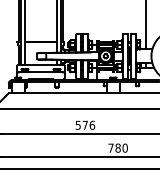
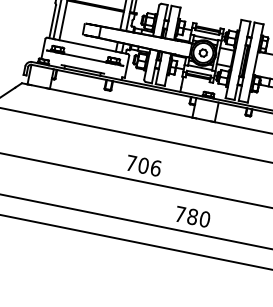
text: (81, 124) -> (137, 162), 576 -> 706

